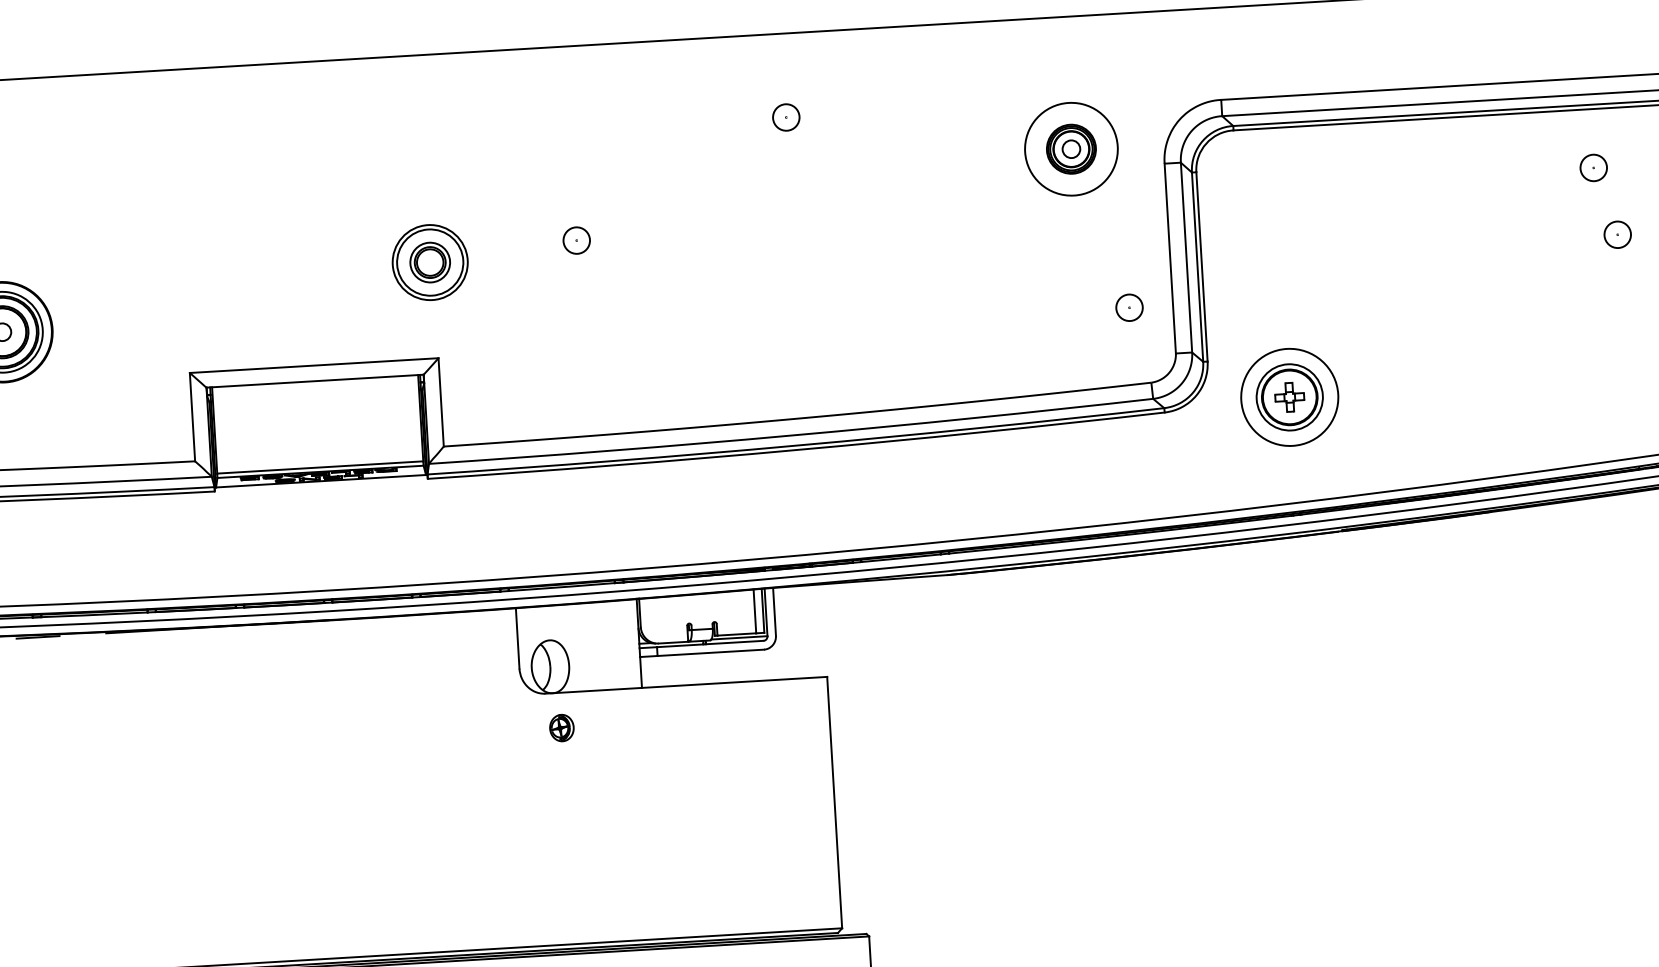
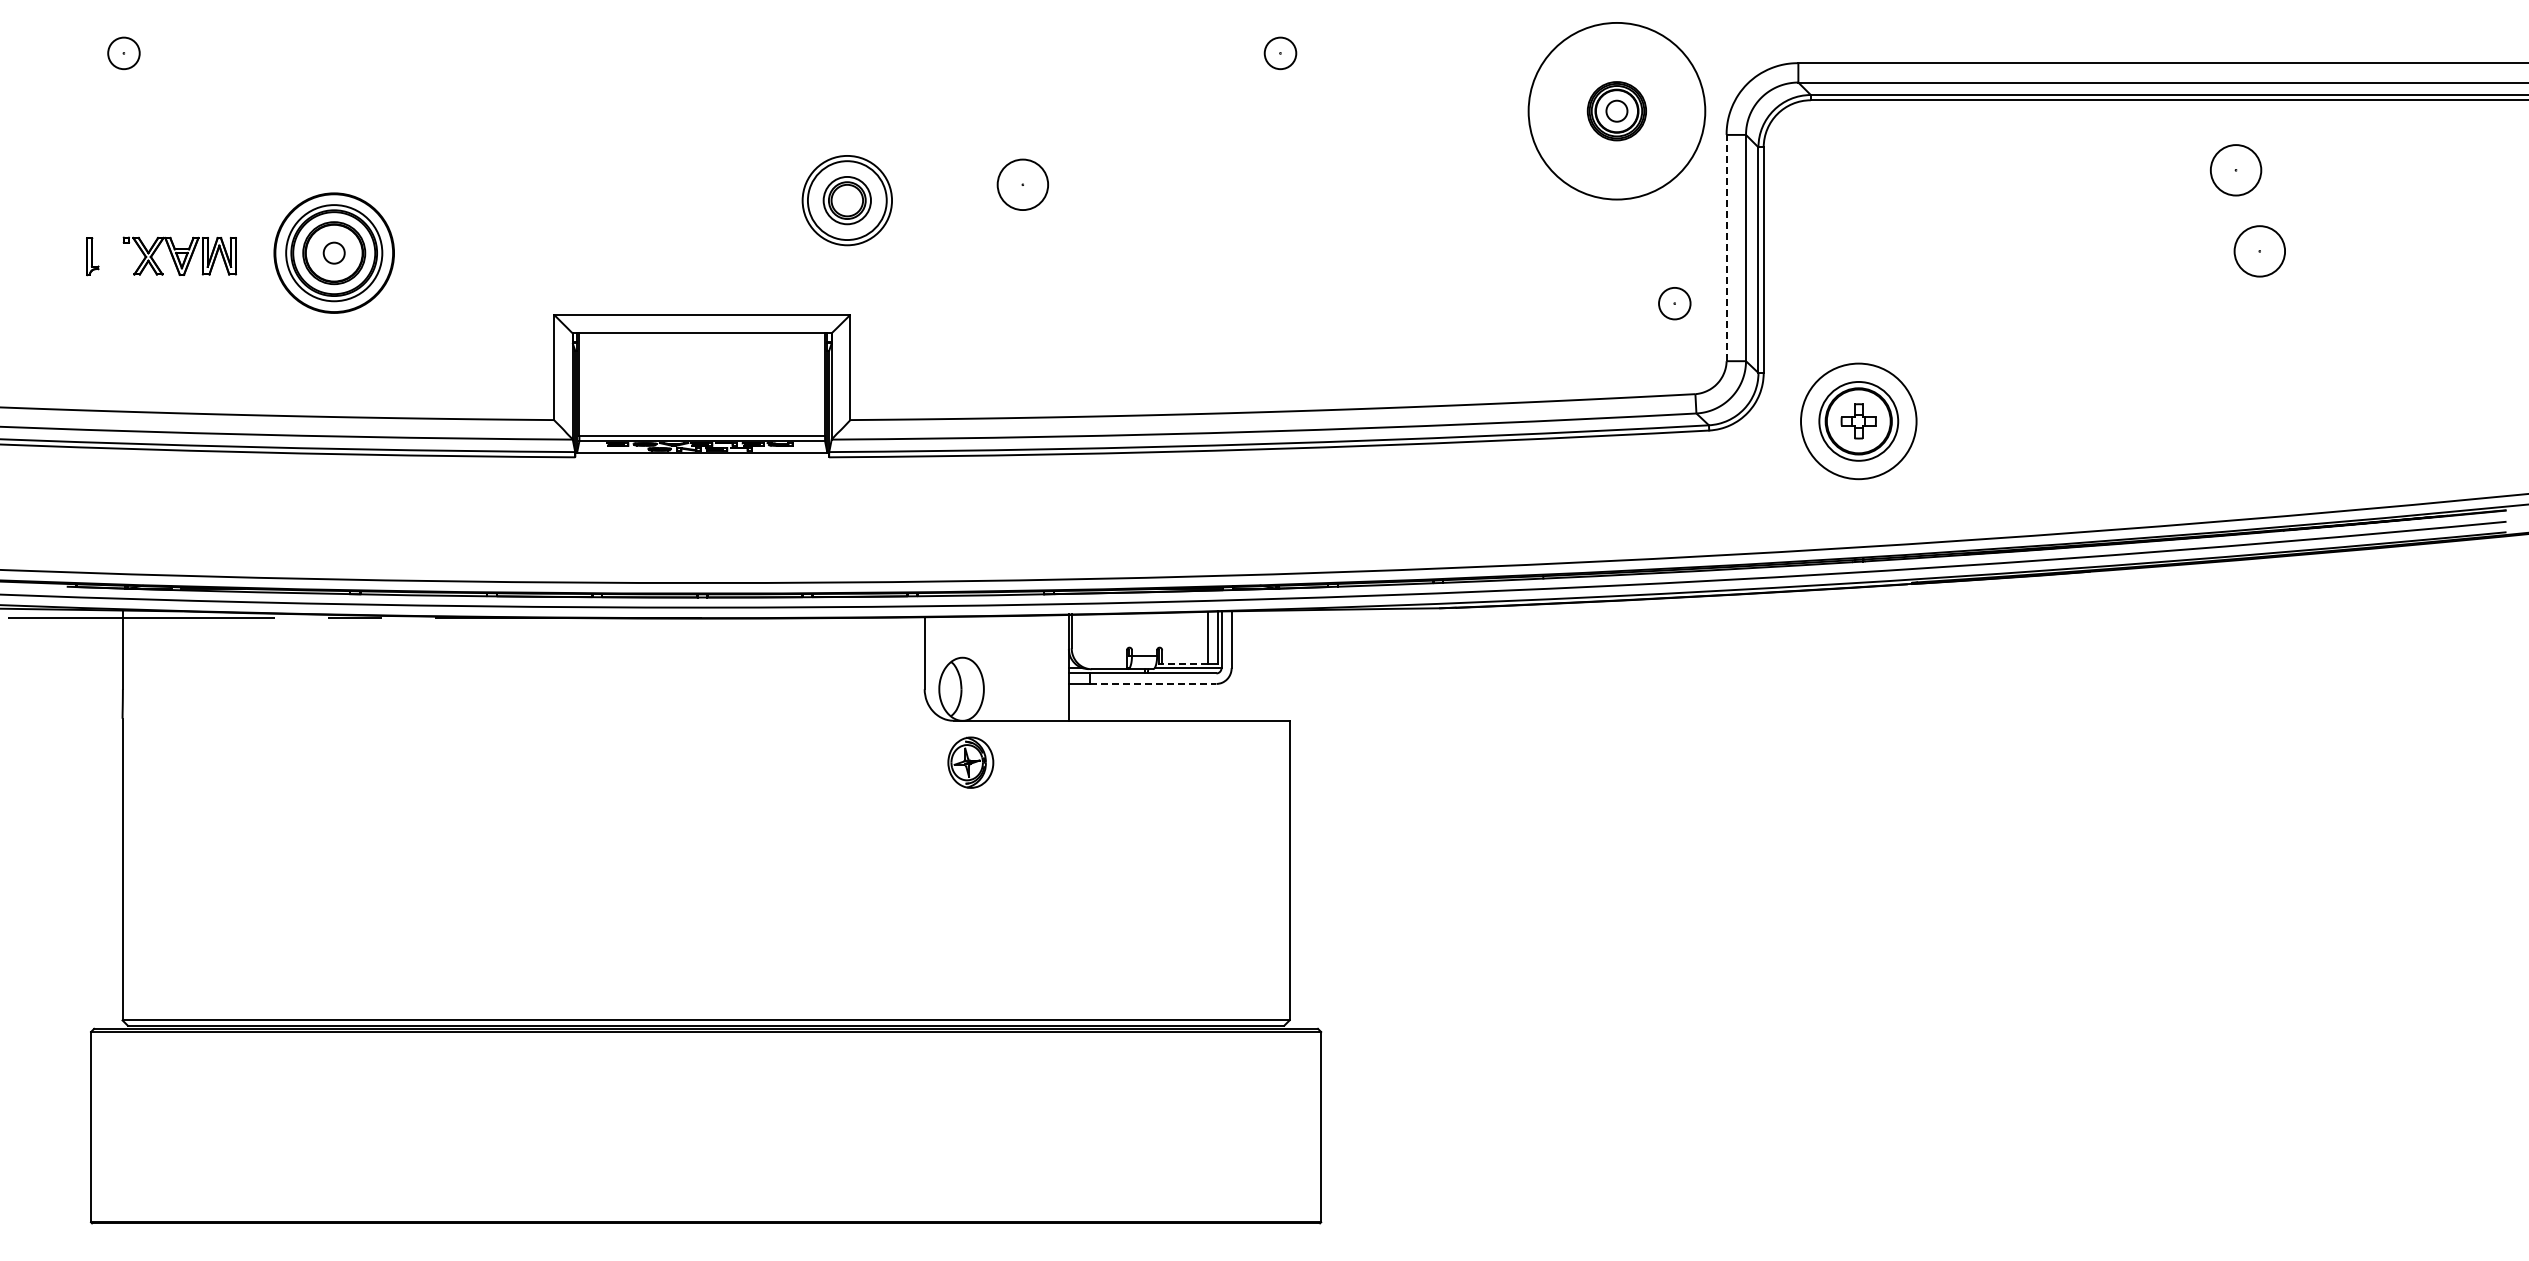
circle: (1071, 149) -> (1616, 111), size x1.6
circle: (1593, 168) -> (2235, 170), size x1.6
circle: (1617, 234) -> (2259, 251), size x1.6
circle: (576, 240) -> (1022, 184), size x1.6
line: (1170, 258) -> (1726, 247), solid -> dashed
line: (736, 634) -> (1184, 663), solid -> dashed
line: (711, 652) -> (1153, 683), solid -> dashed
part: (561, 727) -> (970, 762), size x1.6

